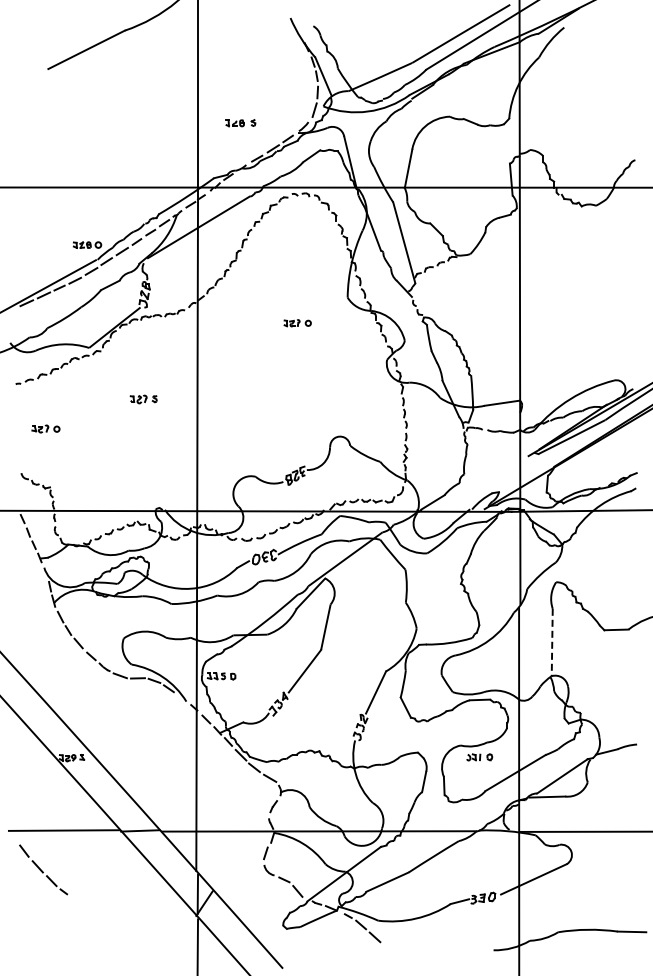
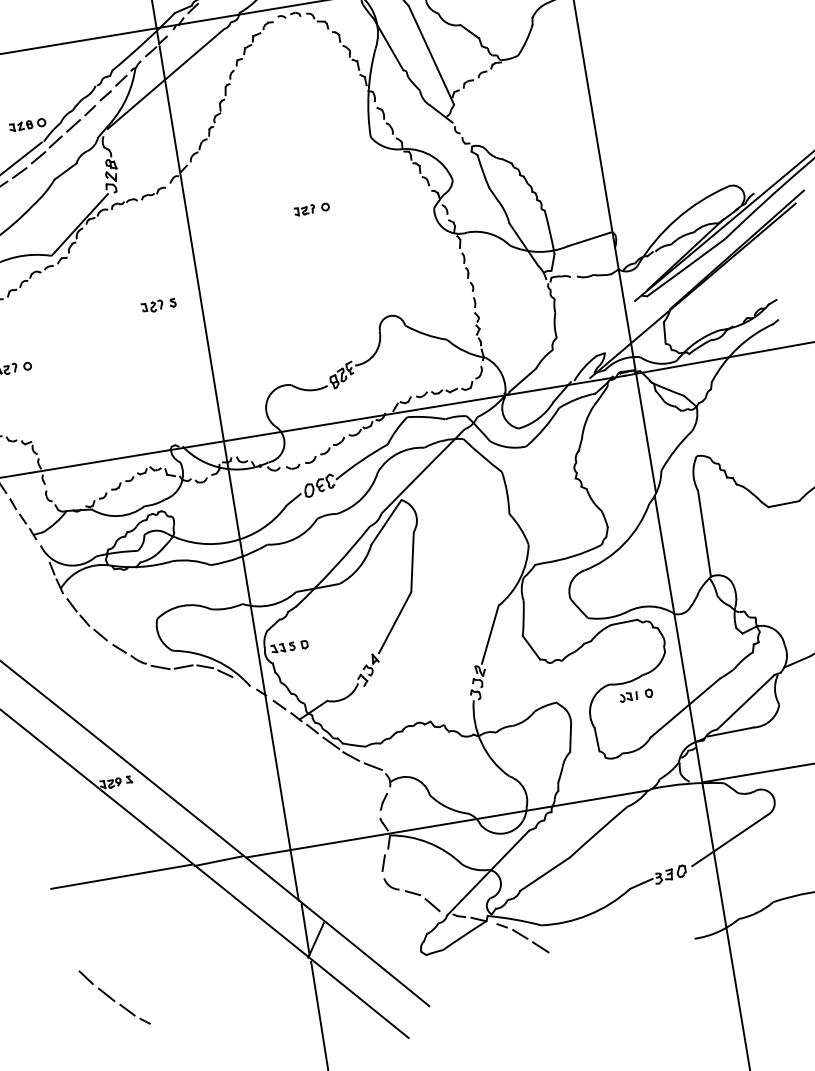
part: (297, 323) -> (311, 209), moved
part: (143, 399) -> (158, 305), moved
line: (552, 642) -> (704, 533), dashed -> solid
part: (43, 869) -> (114, 997), moved

